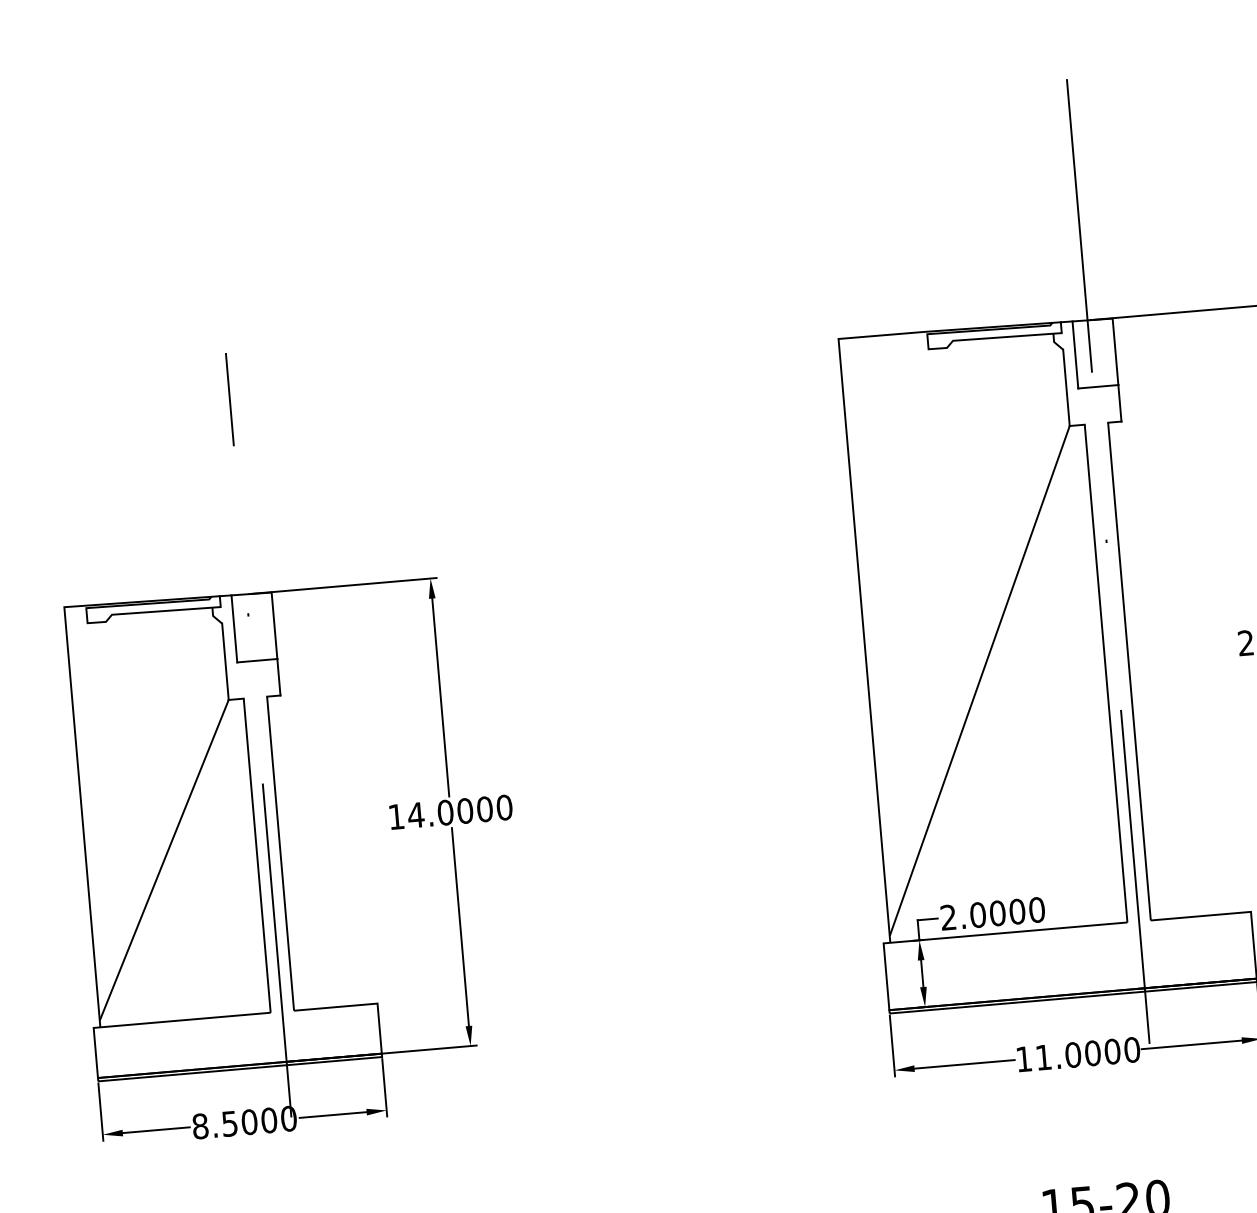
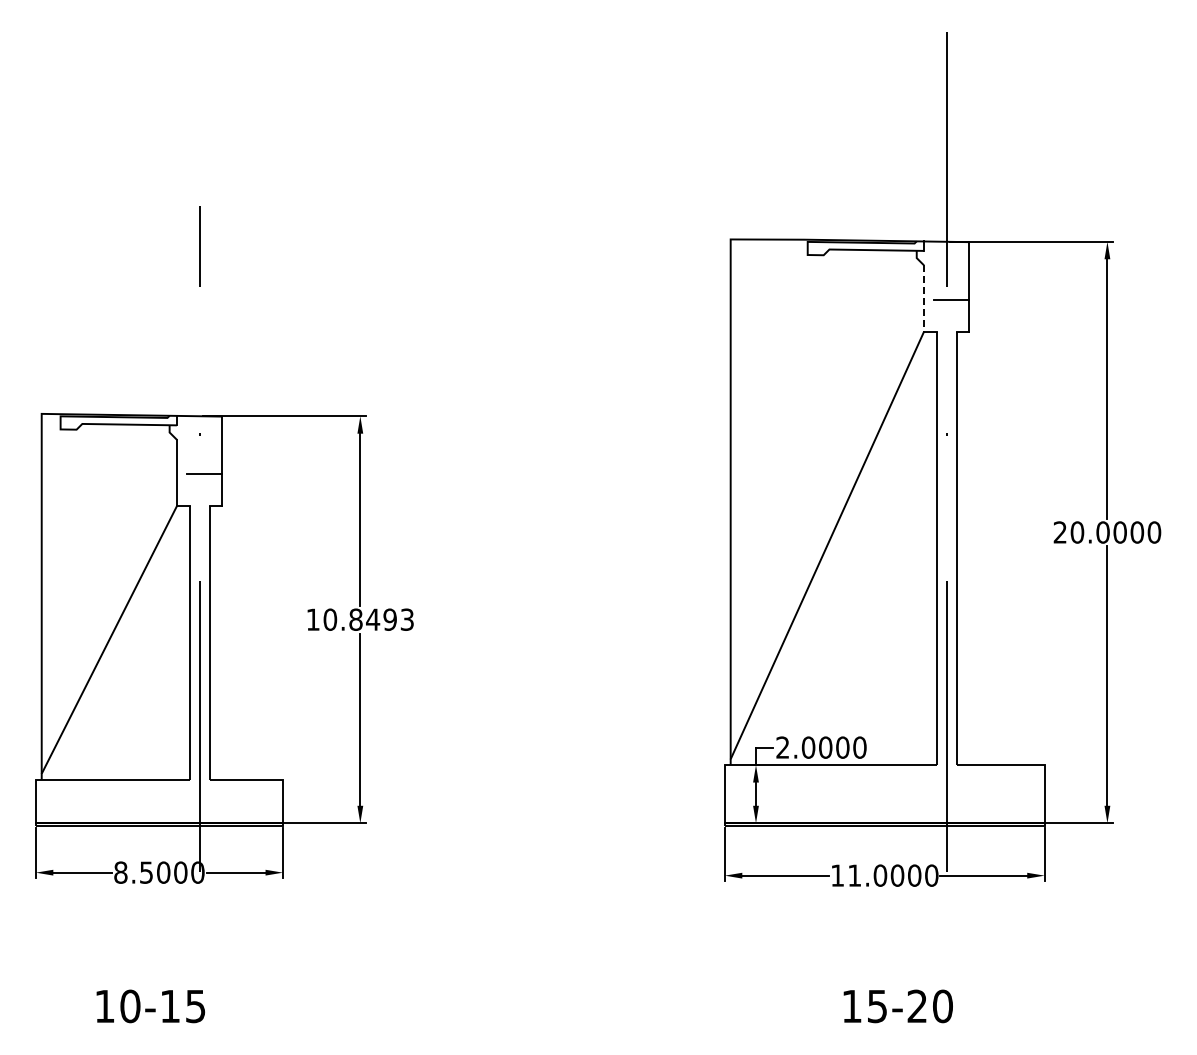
line: (1075, 354) -> (934, 270), removed
line: (1067, 388) -> (924, 299), solid -> dashed
line: (234, 629) -> (187, 445), removed
text: (459, 811) -> (368, 619), 14.0000 -> 10.8493

